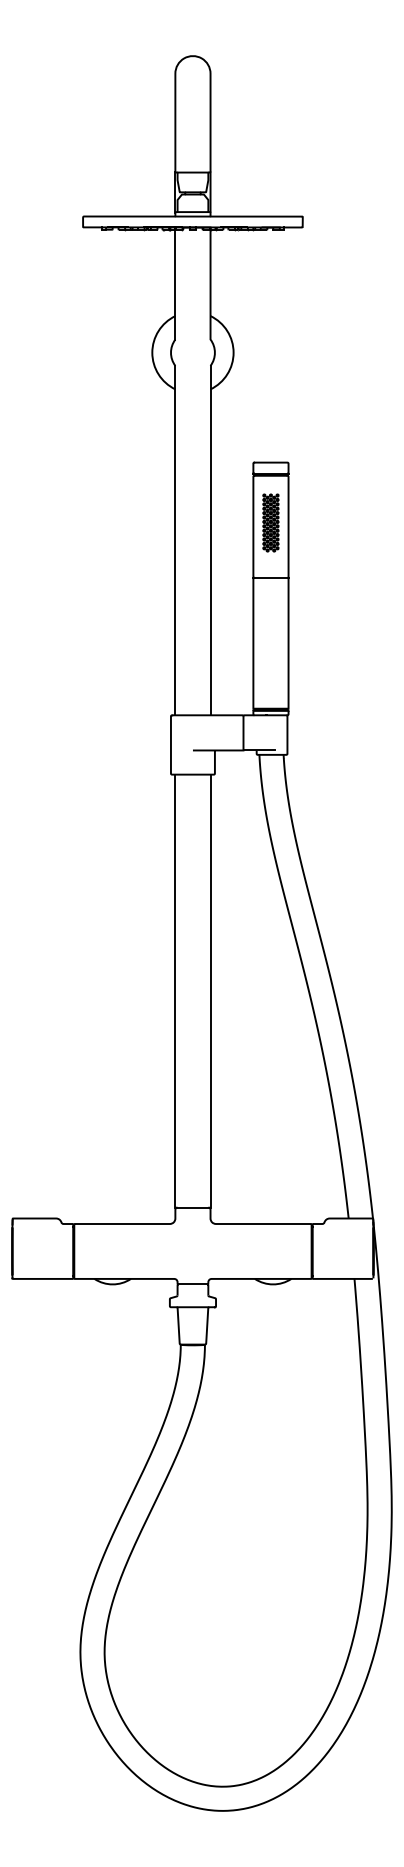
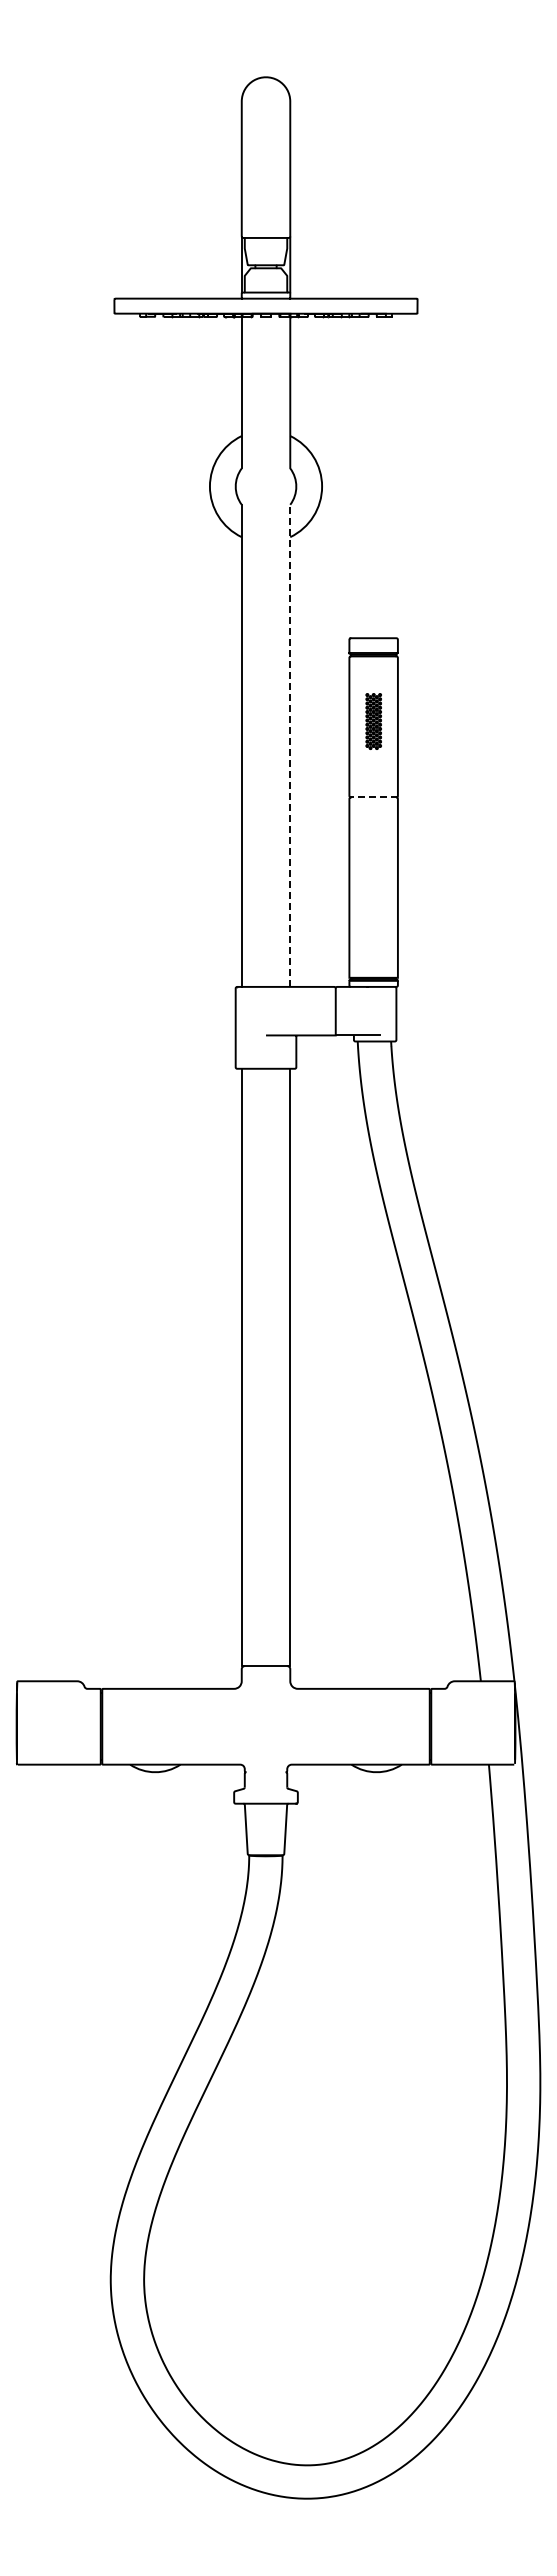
part: (270, 522) -> (373, 721), size x0.7
line: (210, 540) -> (290, 745), solid -> dashed
line: (270, 578) -> (373, 797), solid -> dashed
line: (192, 1284) -> (265, 1772), removed

